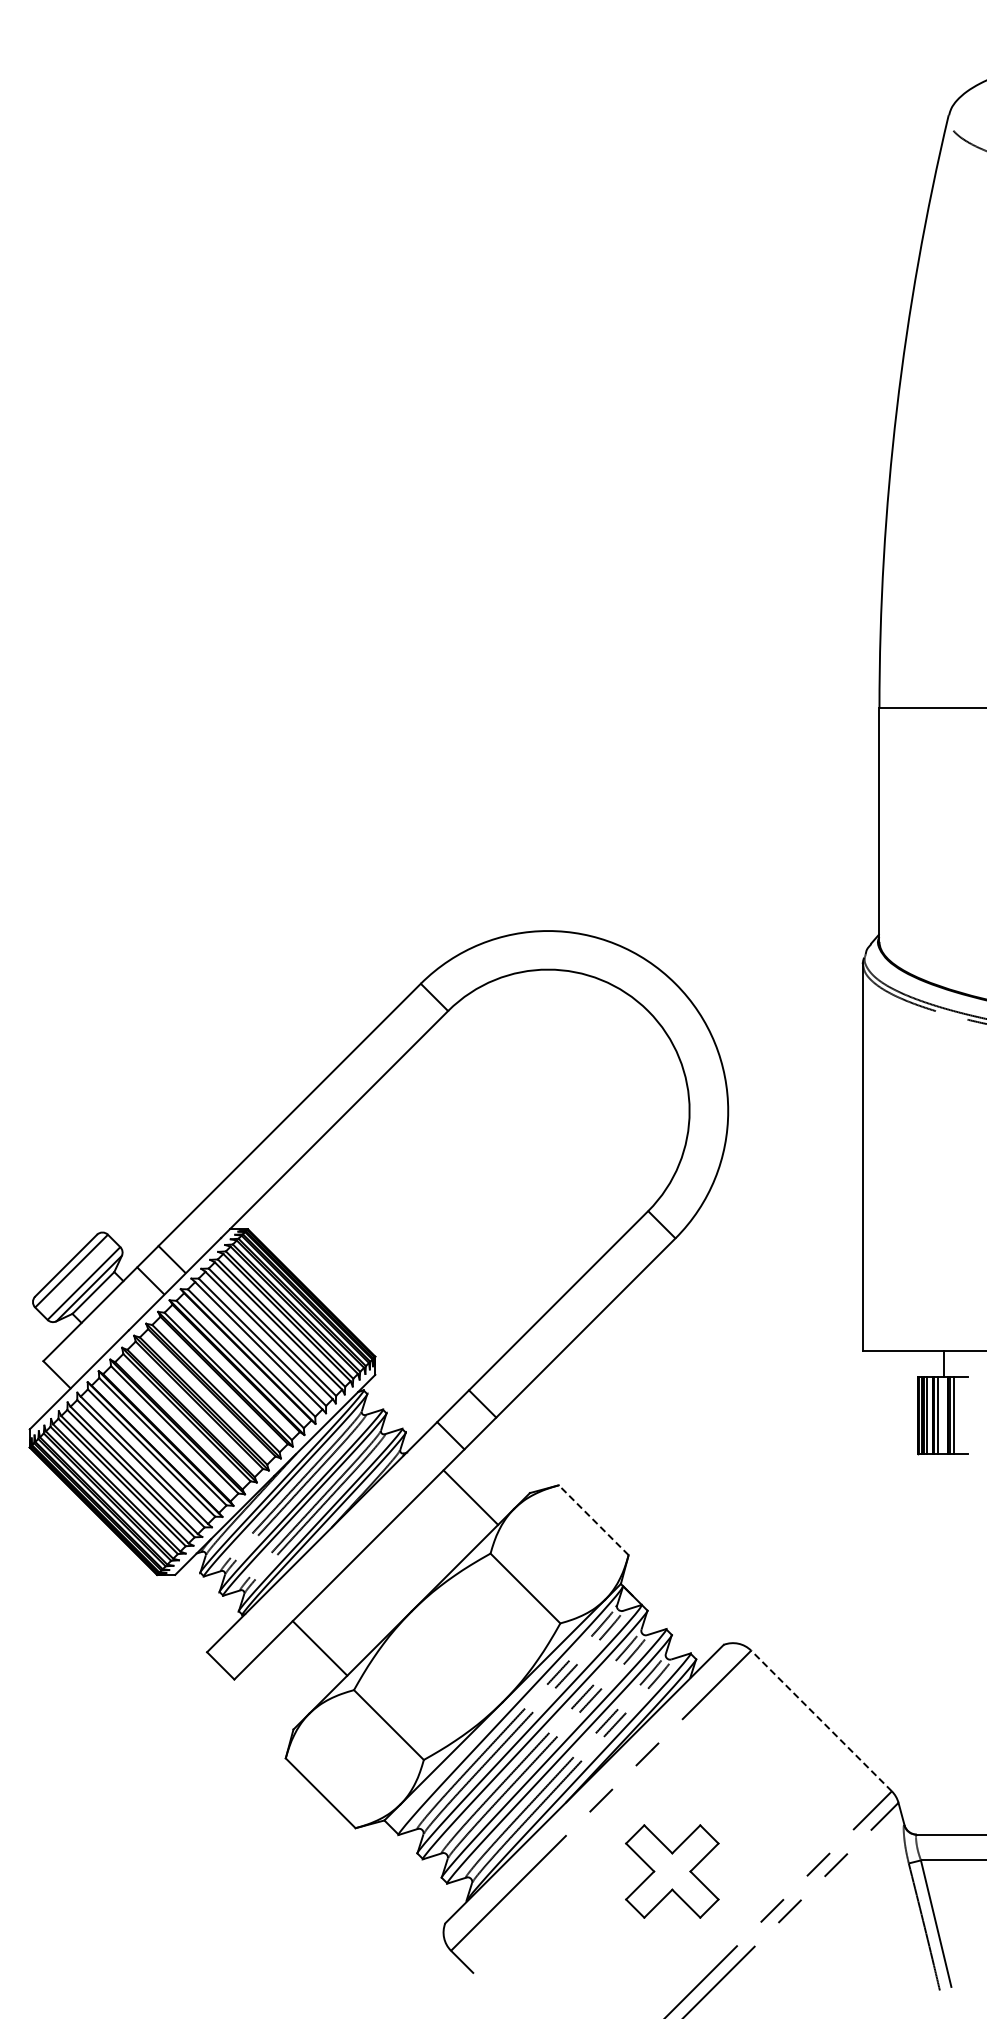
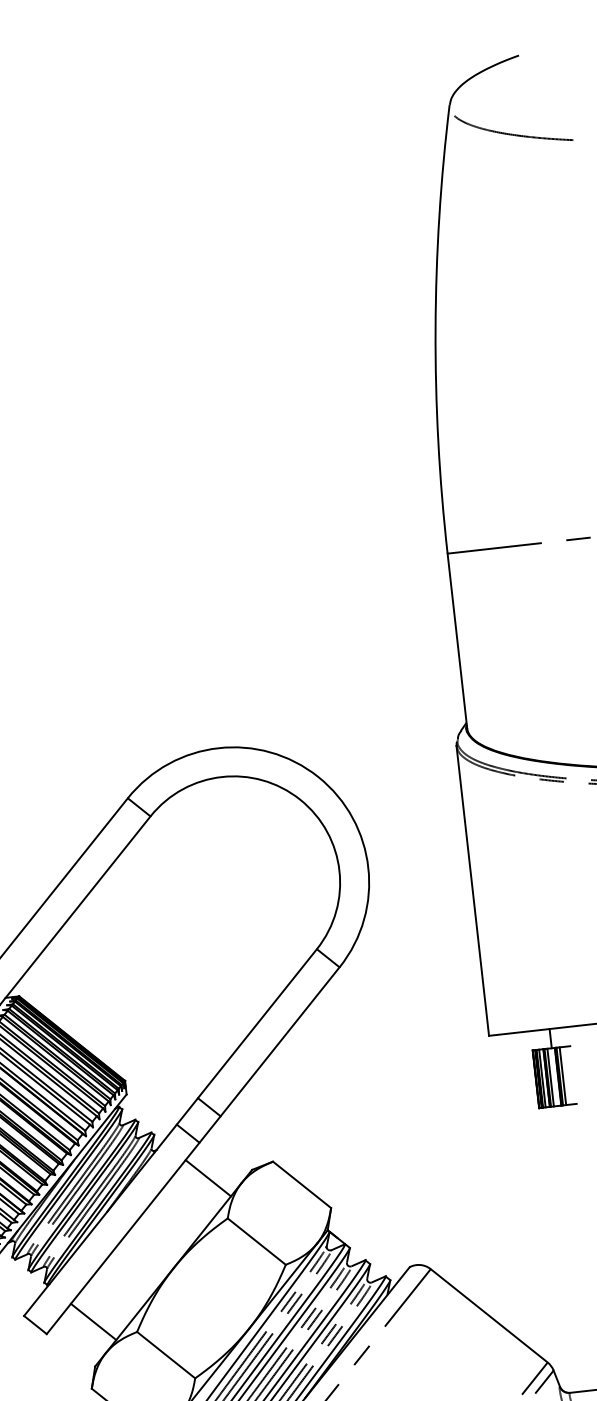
line: (593, 1519) -> (301, 1184), dashed -> solid
line: (319, 1648) -> (93, 1322), moved
line: (821, 1720) -> (489, 1315), dashed -> solid

